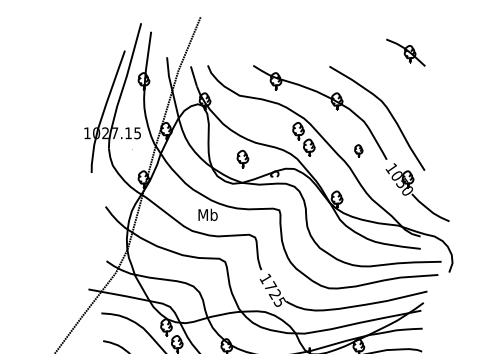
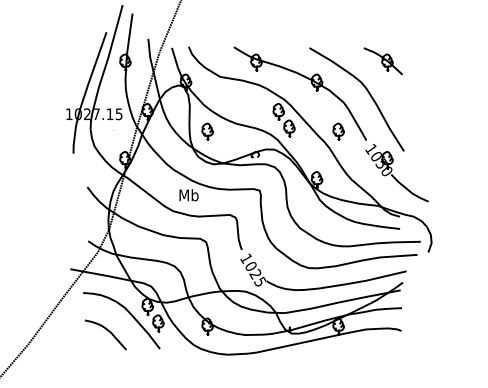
part: (405, 52) -> (382, 61), moved
part: (358, 150) -> (338, 131), size x1.43
part: (242, 158) -> (207, 131), moved
text: (271, 285) -> (251, 265), 1725 -> 1025

